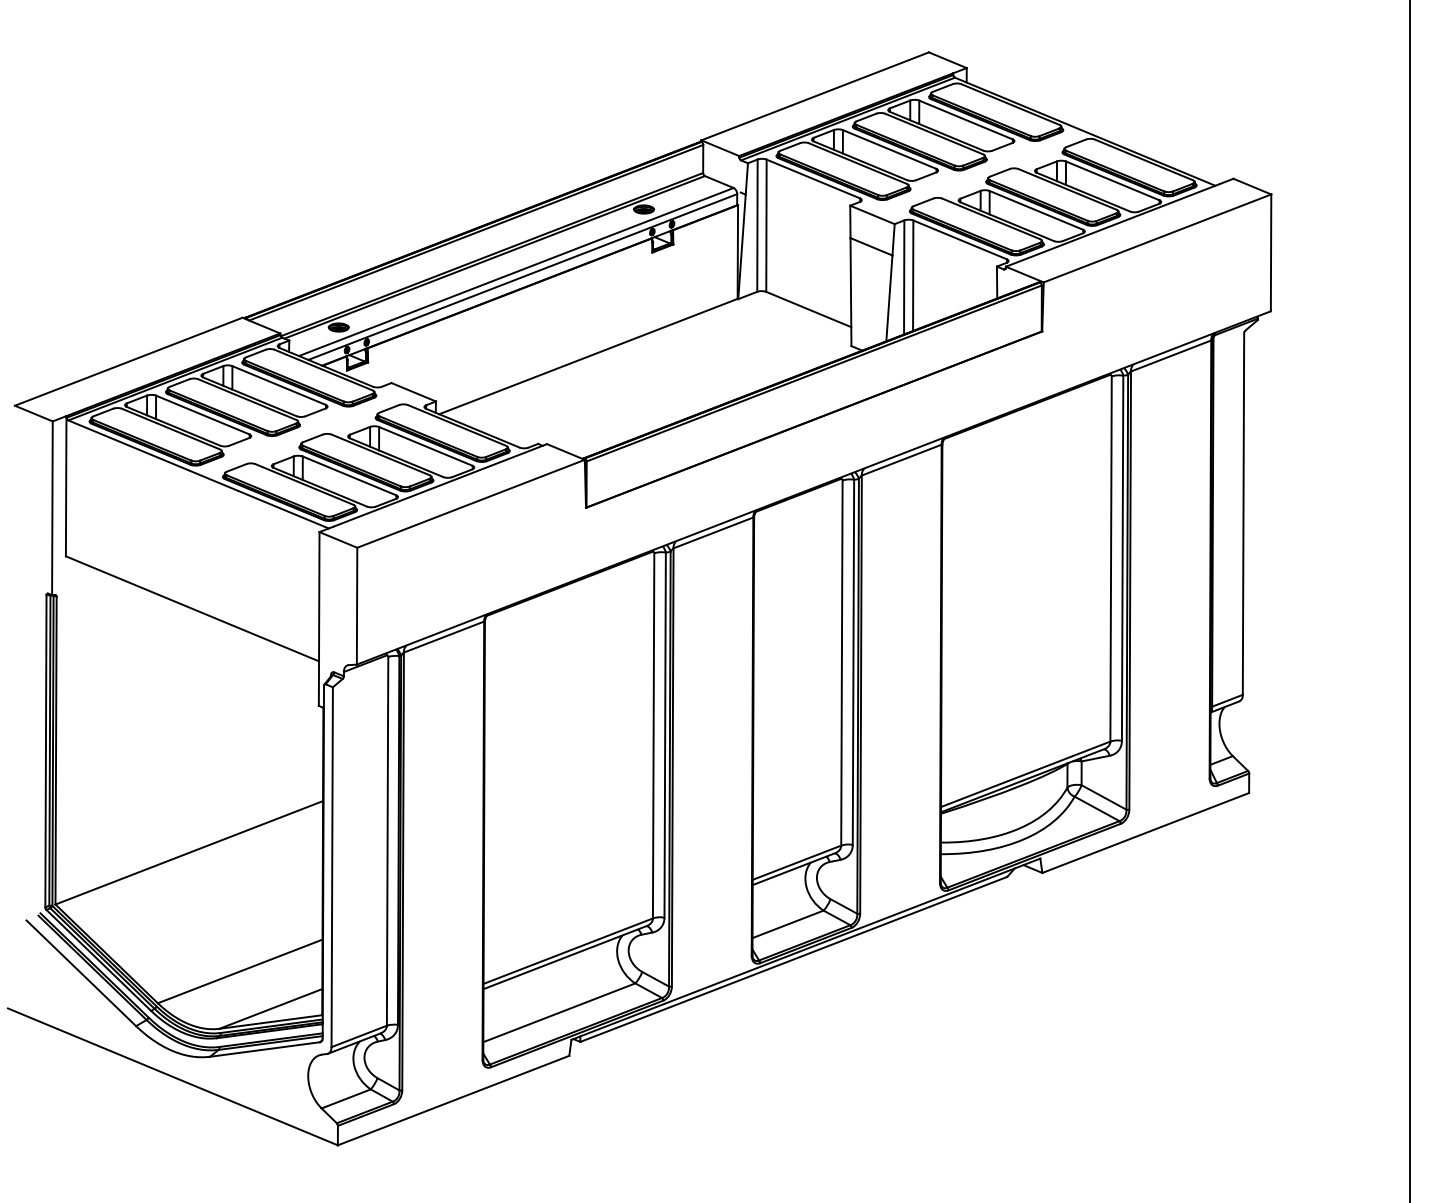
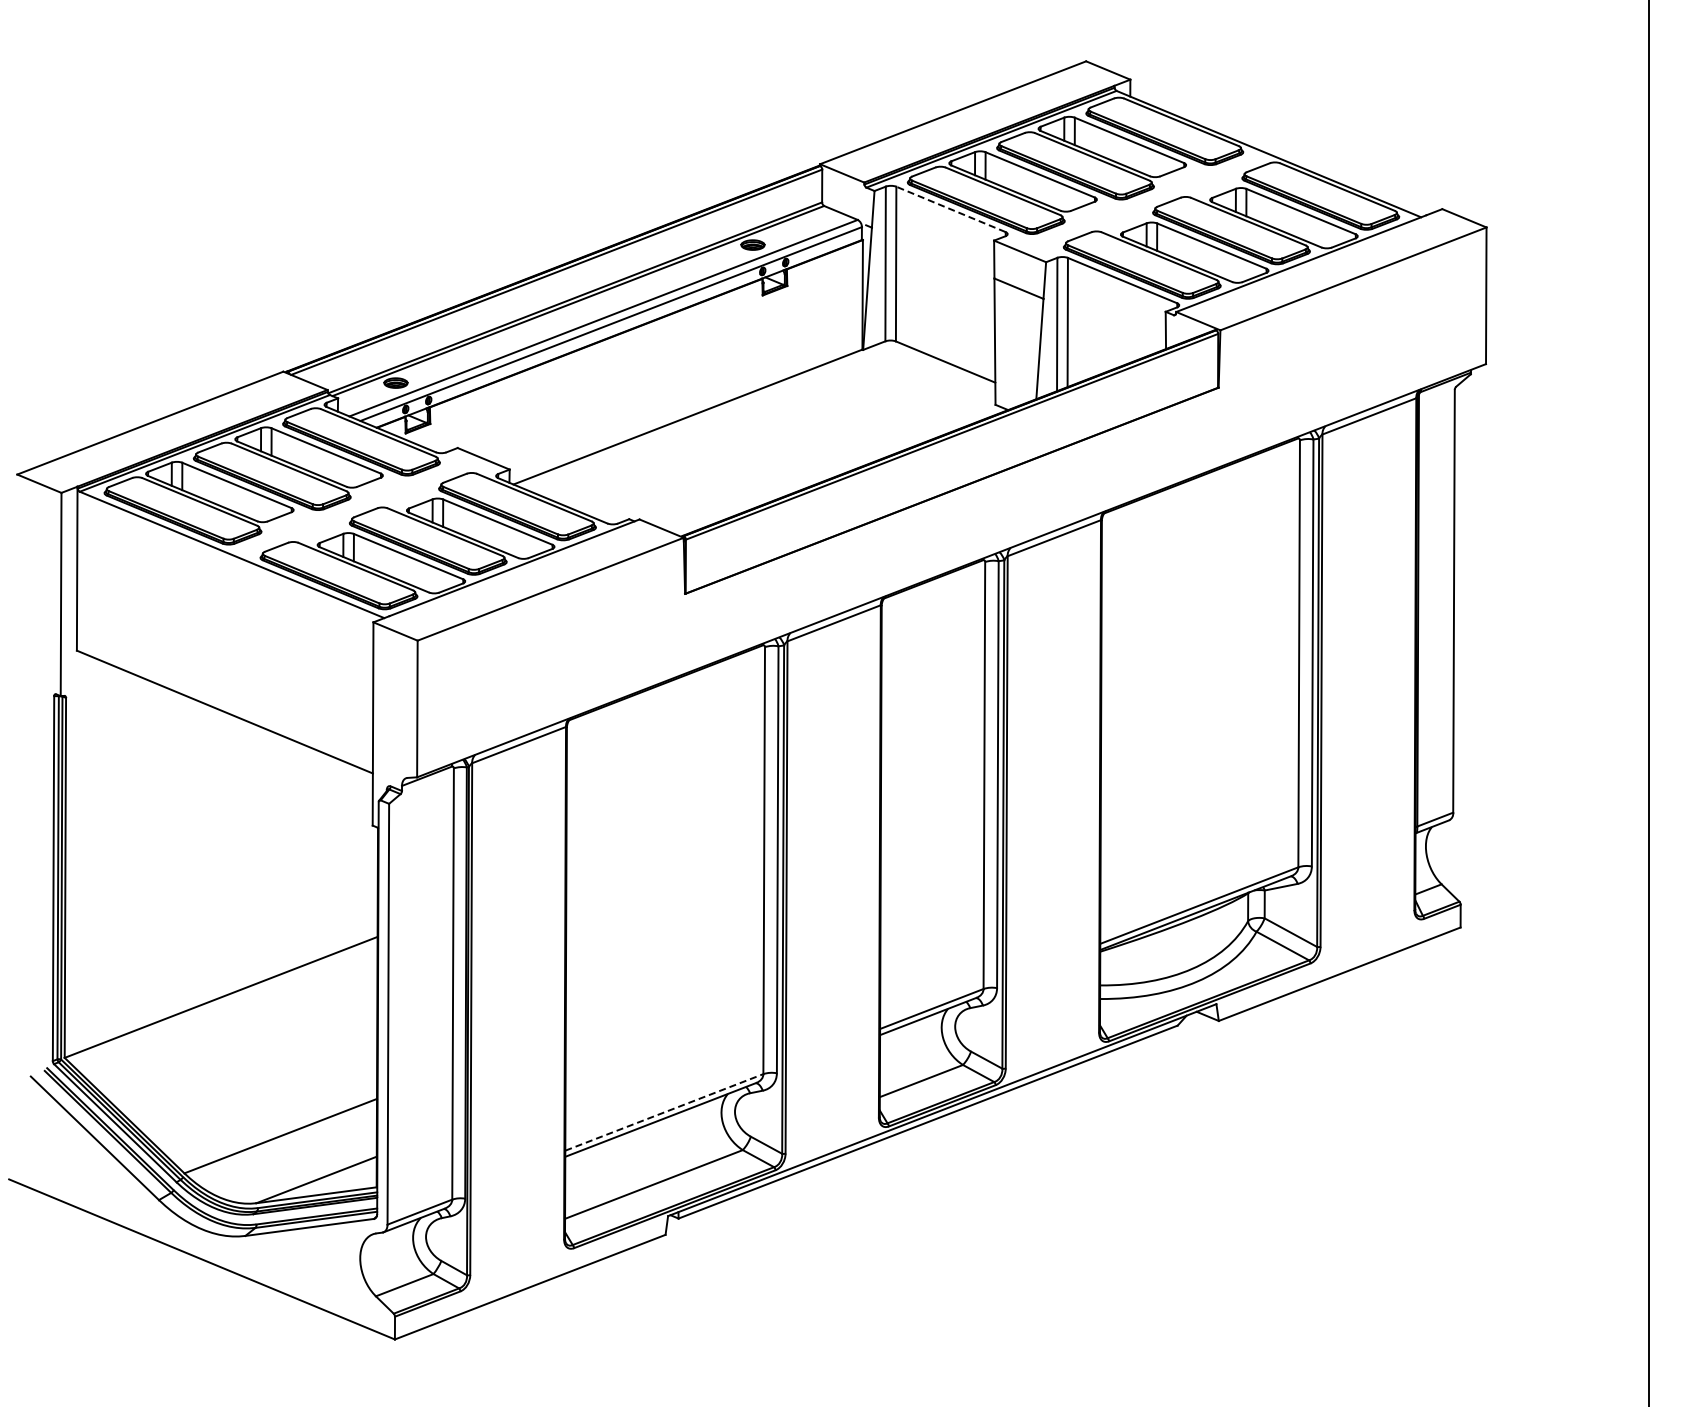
line: (812, 179) -> (950, 209), solid -> dashed
line: (568, 951) -> (664, 1112), solid -> dashed

